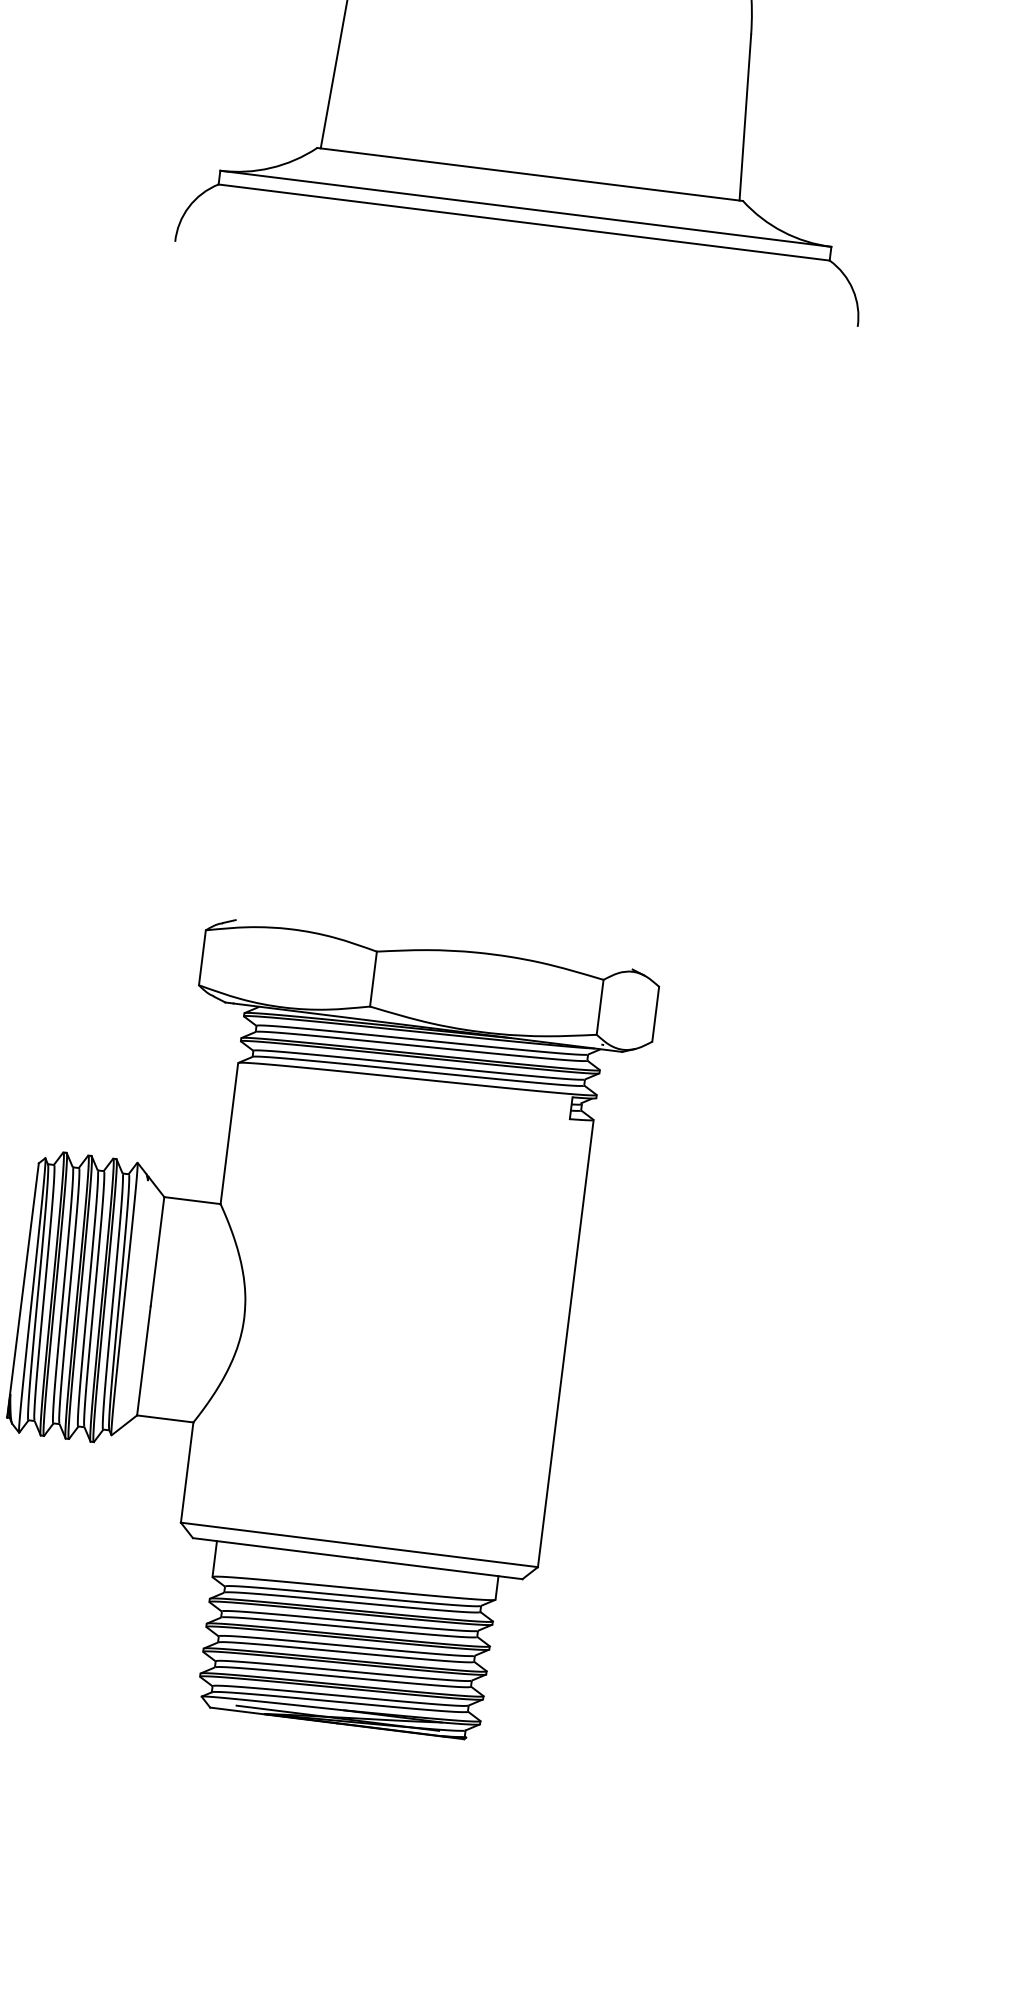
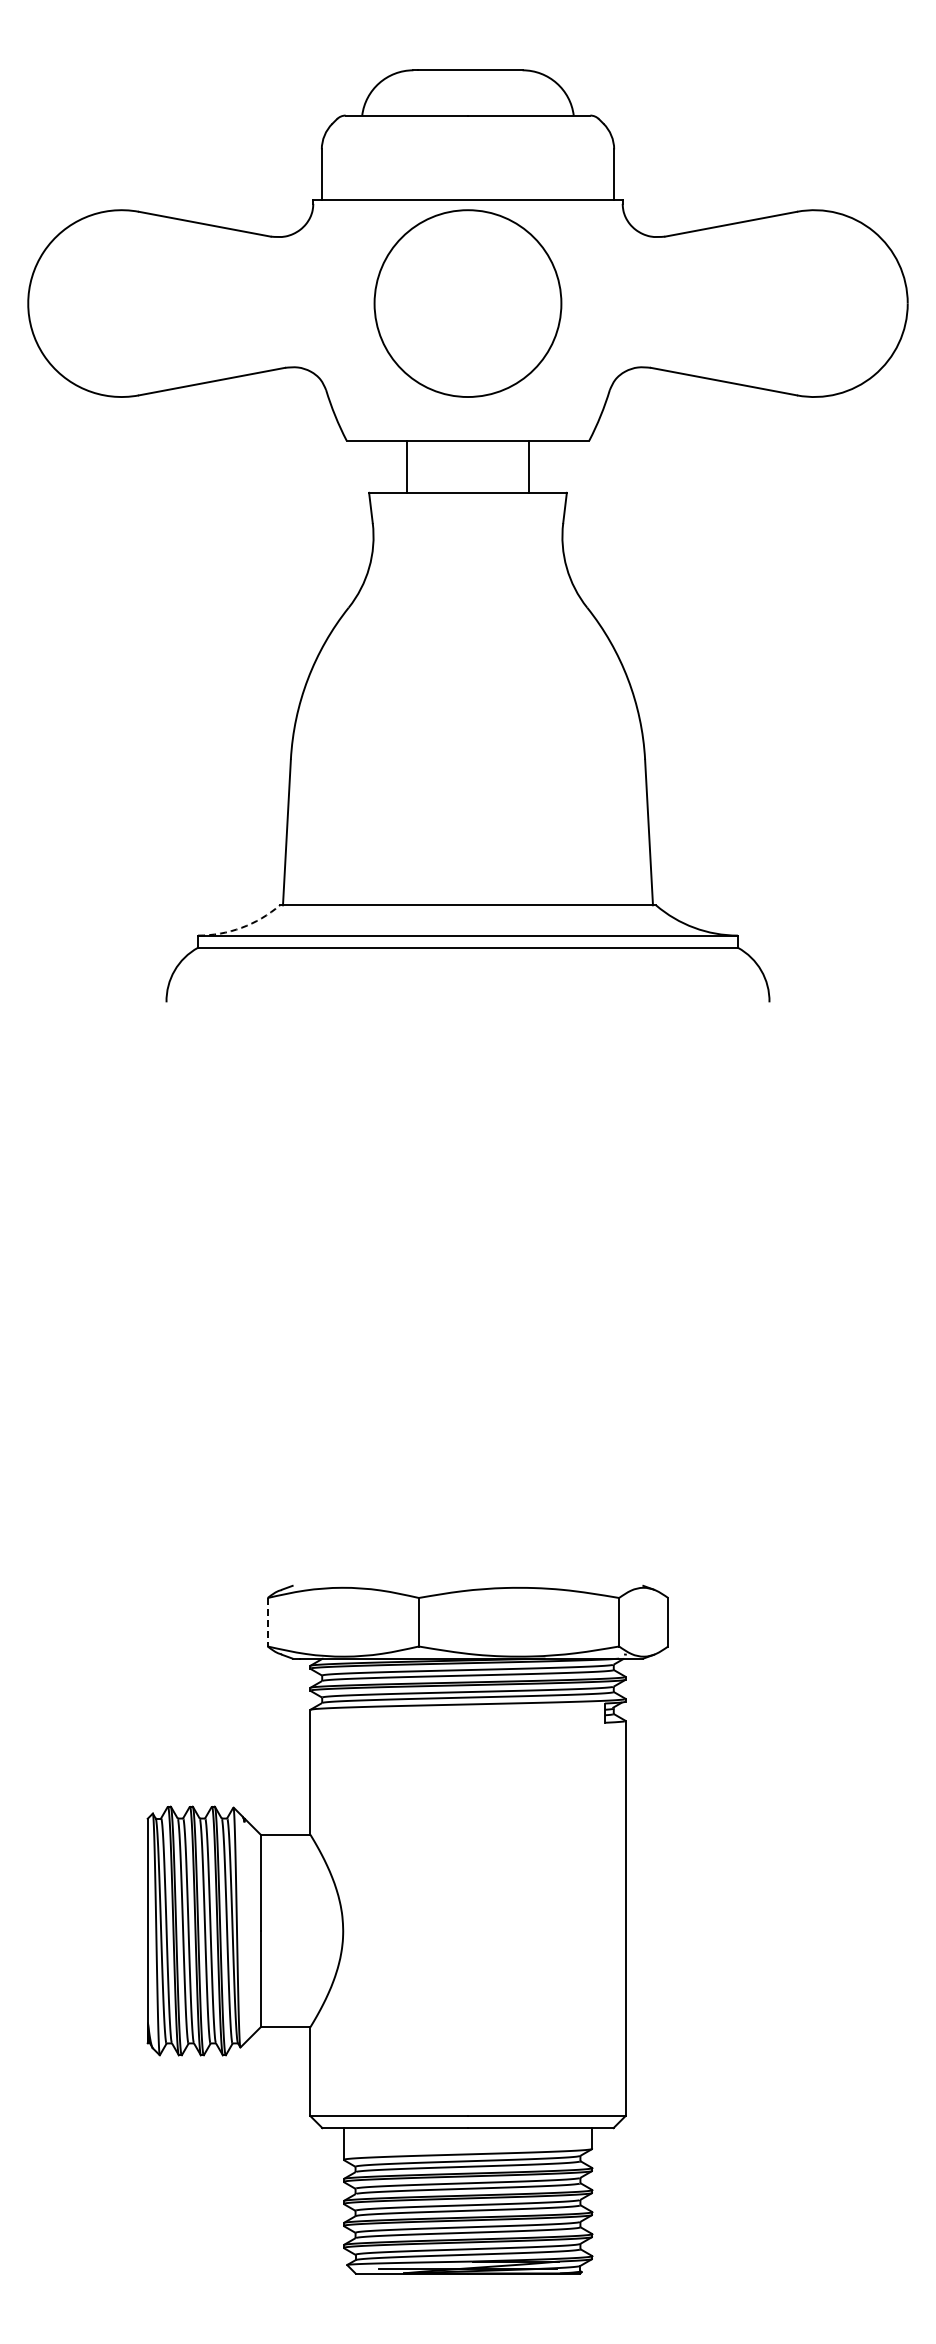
arc: (270, 167) -> (241, 927), solid -> dashed
line: (202, 958) -> (267, 1622), solid -> dashed

